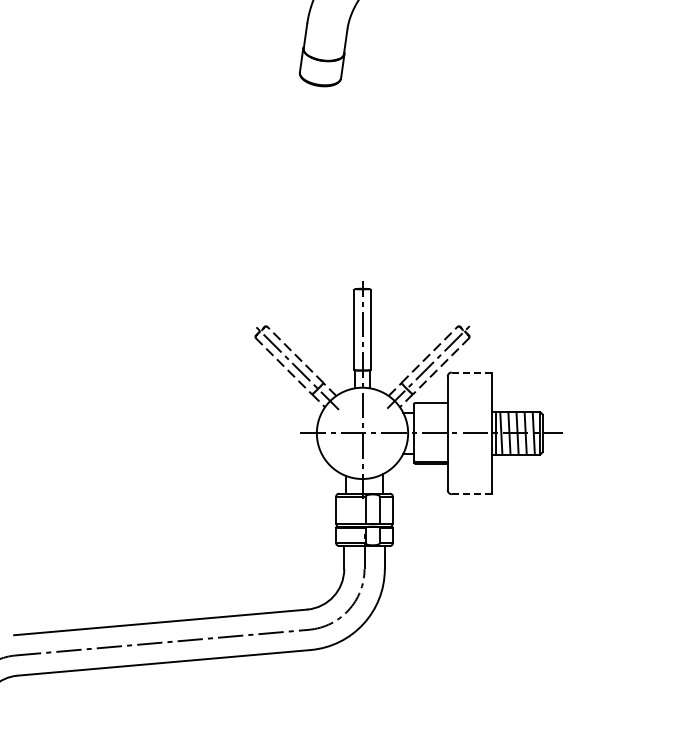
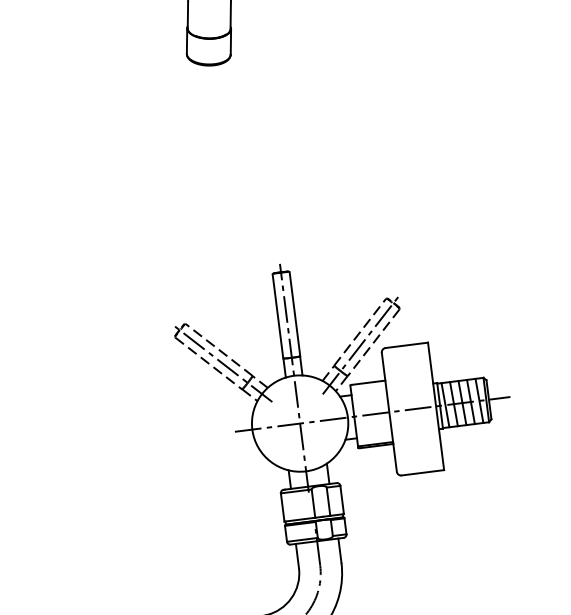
line: (471, 372) -> (406, 345), dashed -> solid
line: (472, 494) -> (423, 473), dashed -> solid

